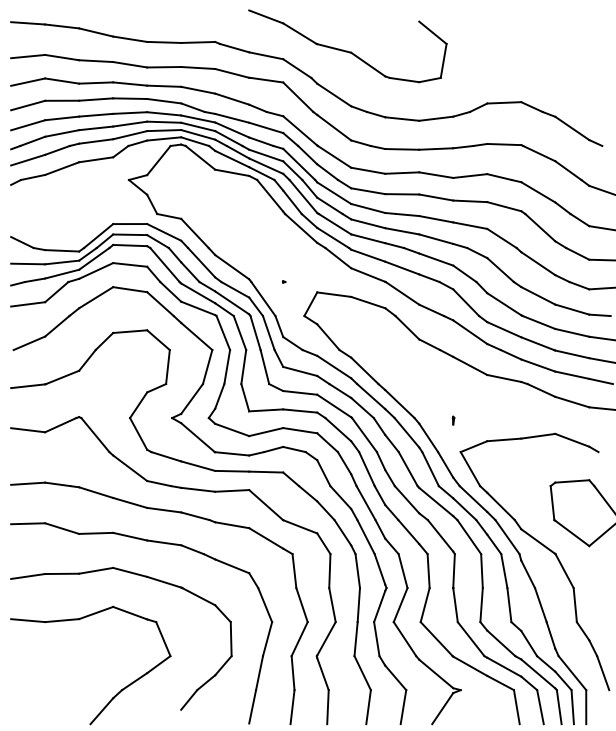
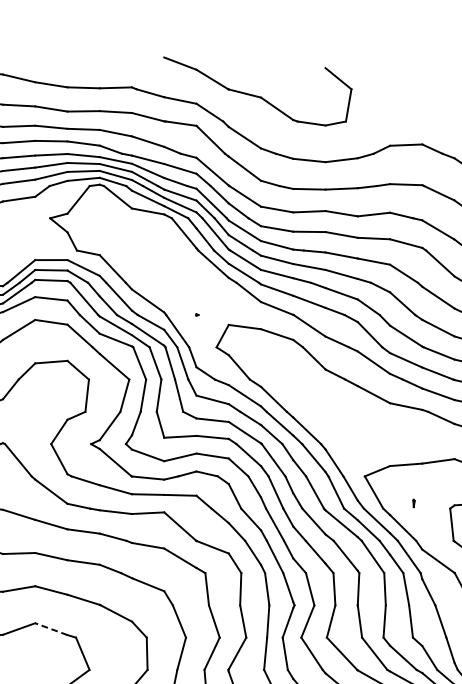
part: (453, 420) -> (413, 503), moved
line: (129, 612) -> (50, 628), solid -> dashed

